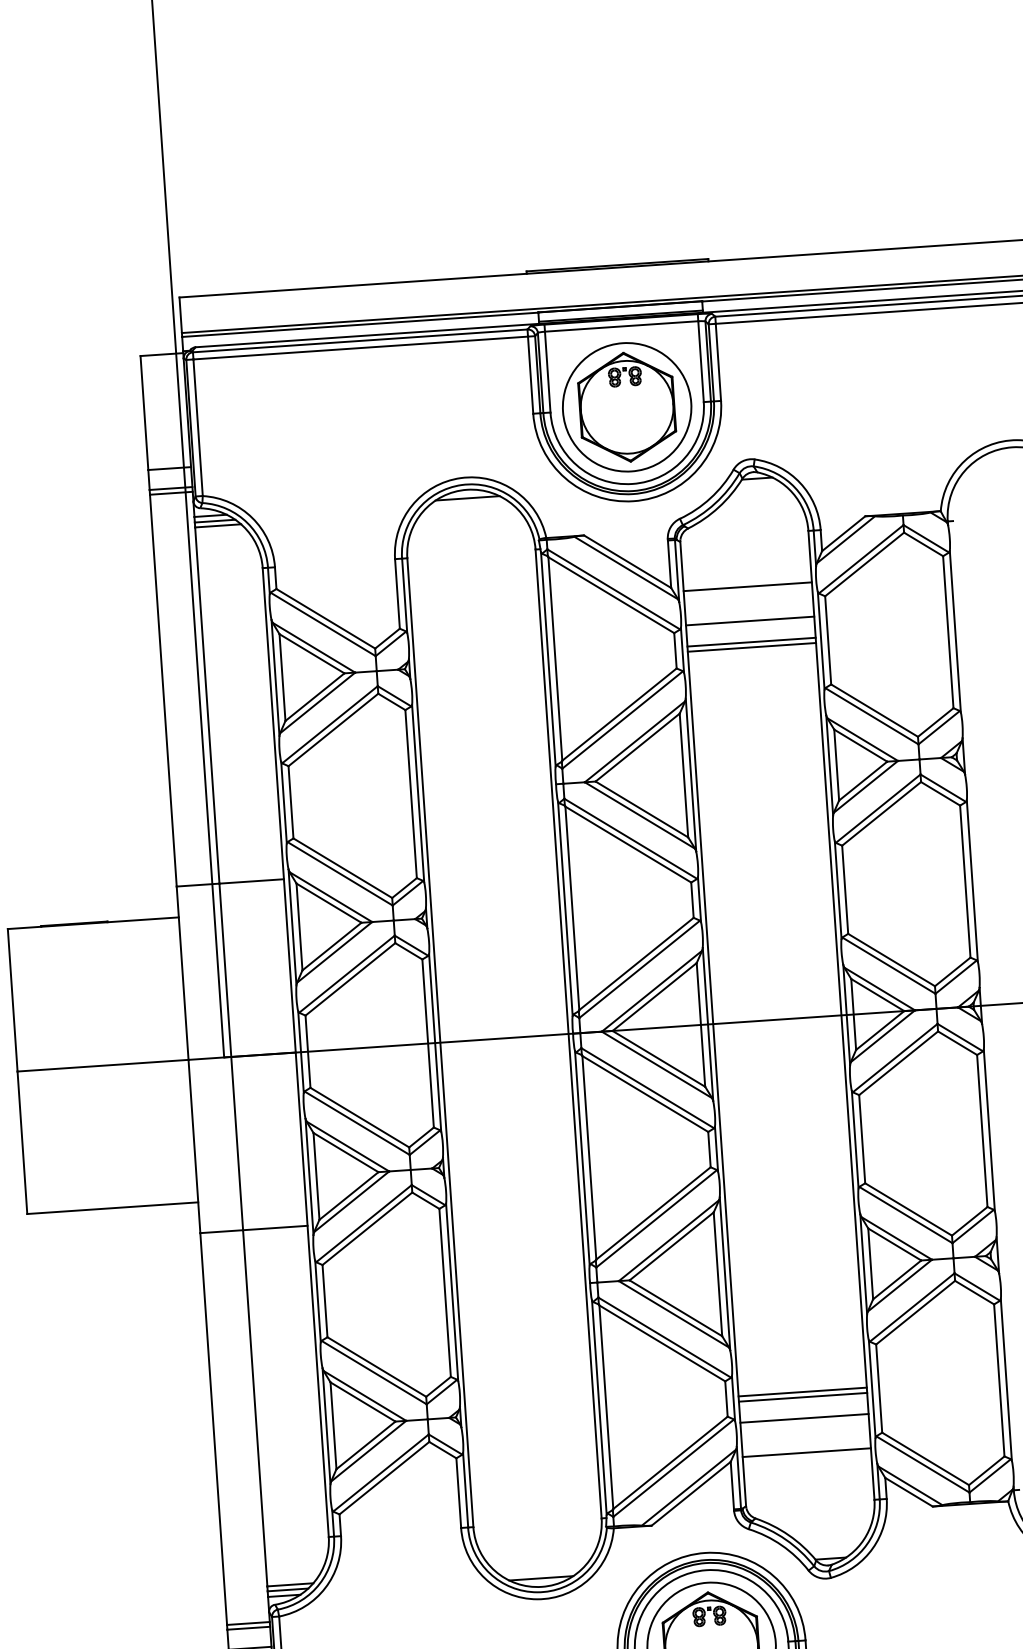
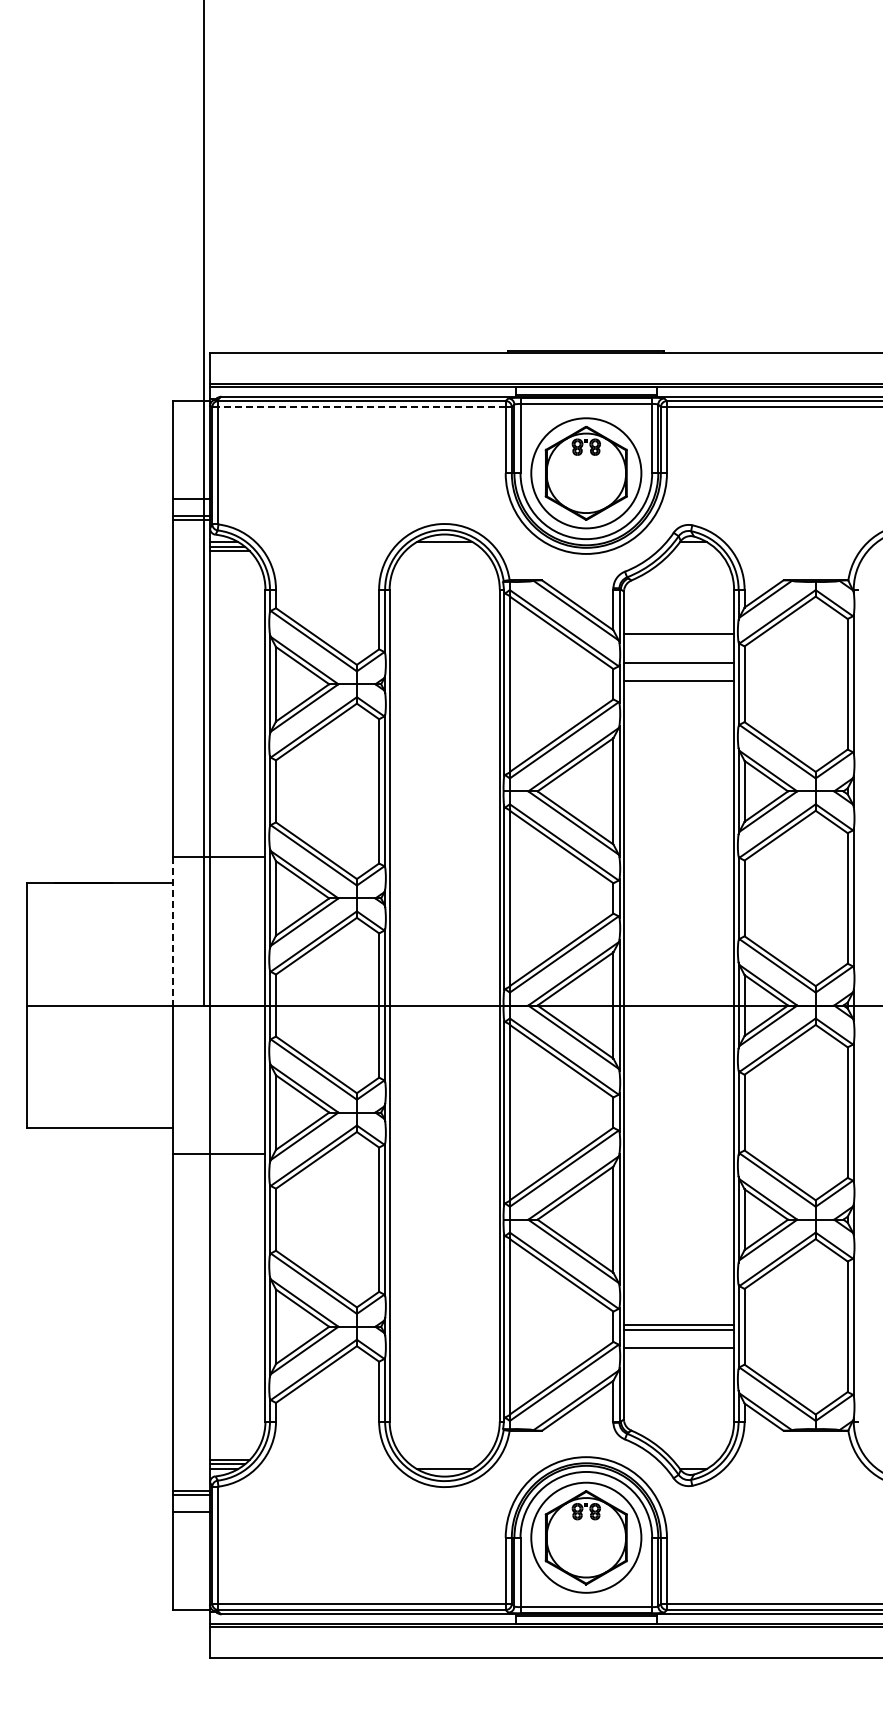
line: (361, 348) -> (362, 407), solid -> dashed
line: (751, 647) -> (678, 685), removed
line: (182, 973) -> (173, 931), solid -> dashed
line: (806, 1452) -> (678, 1377), removed

